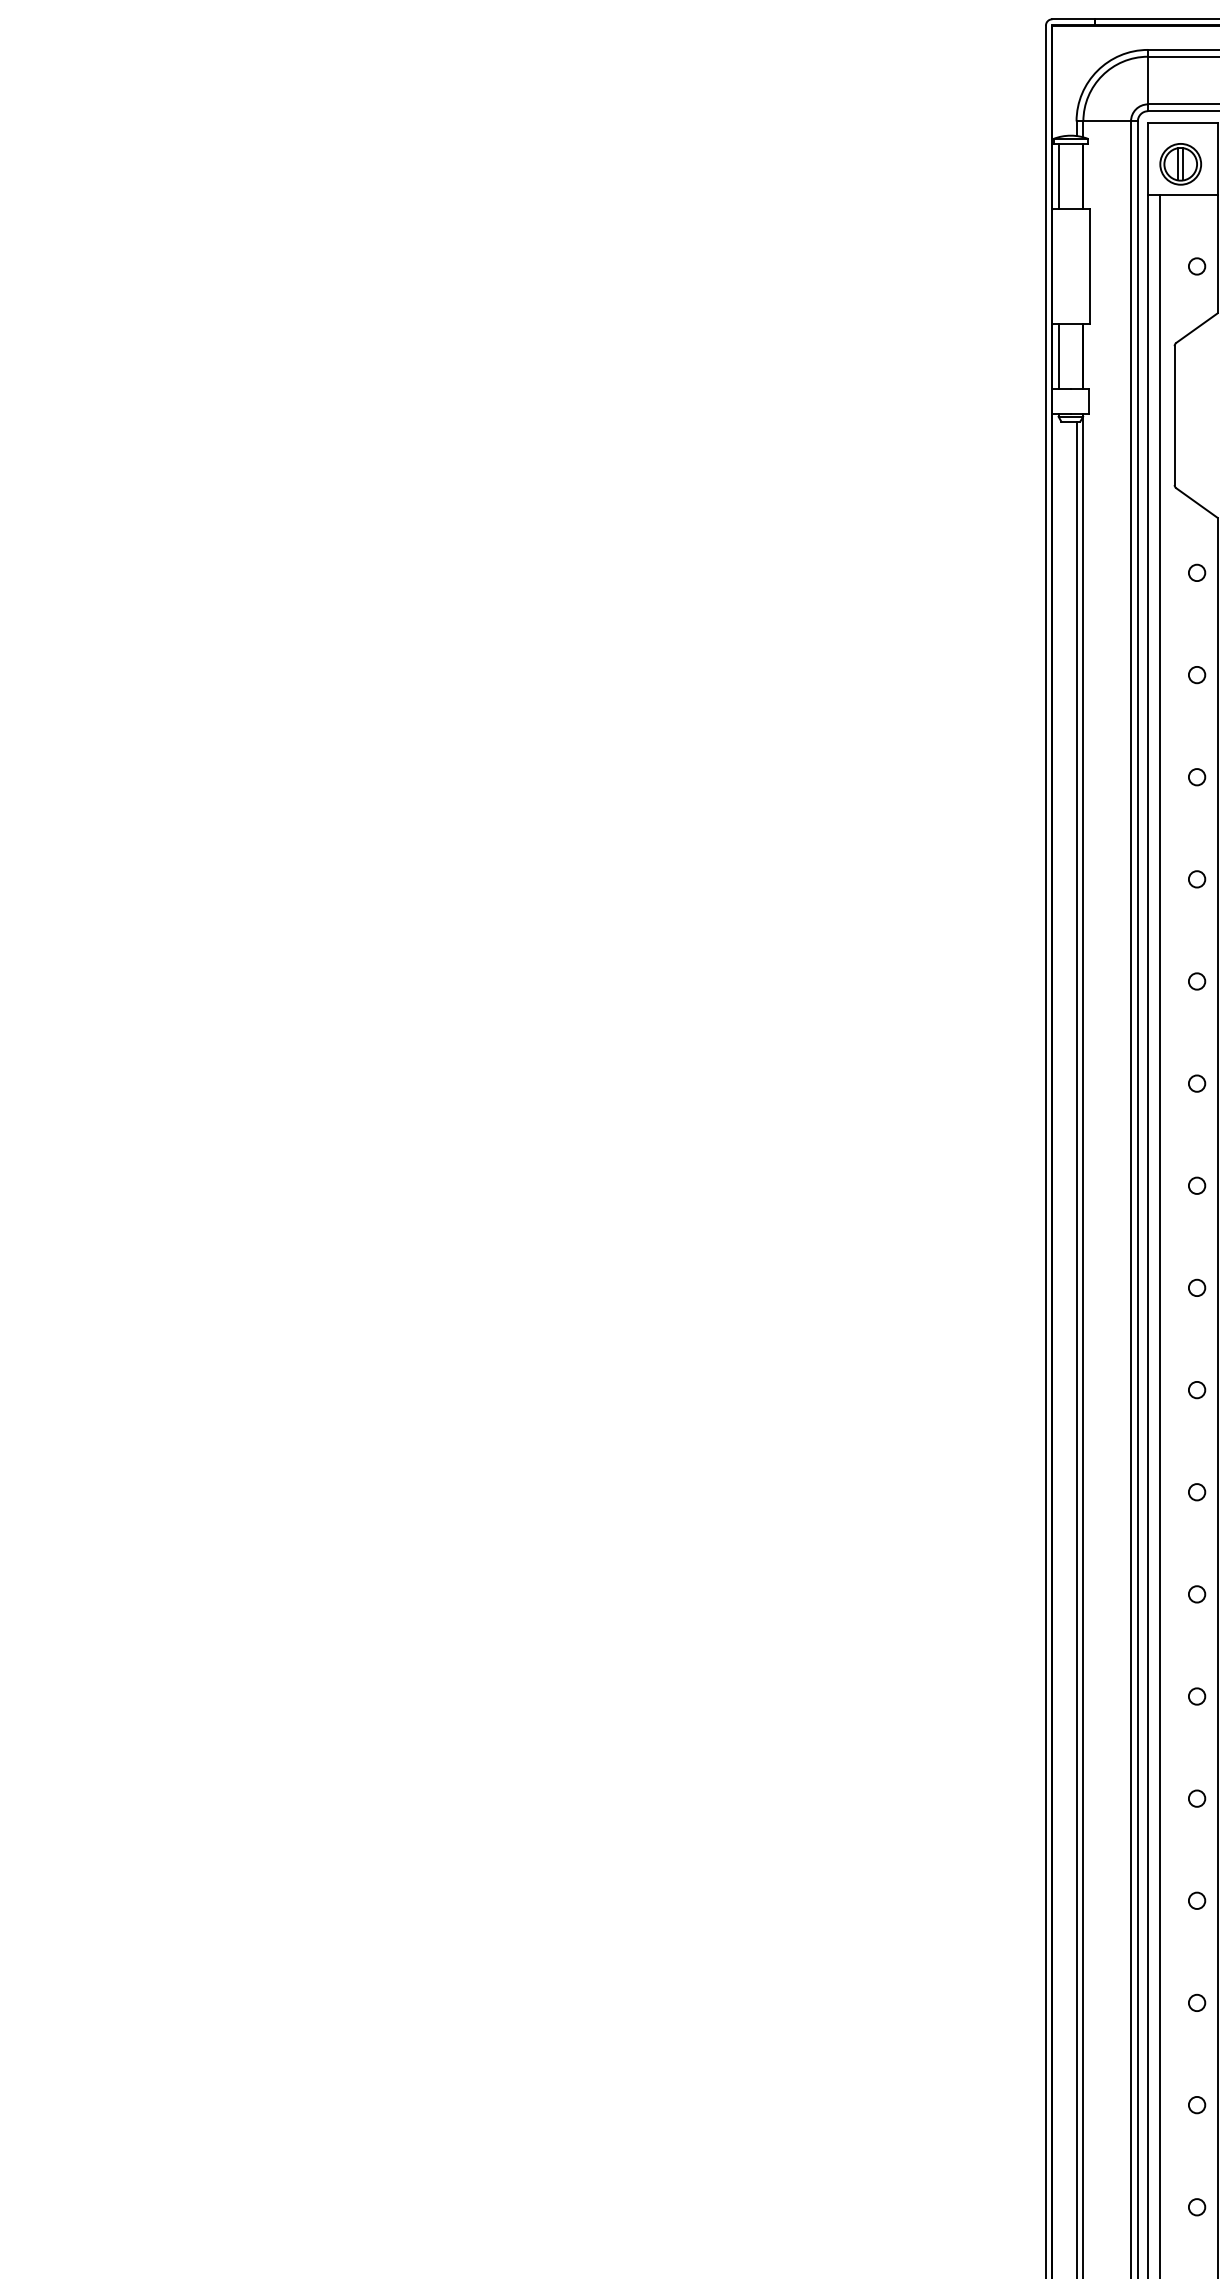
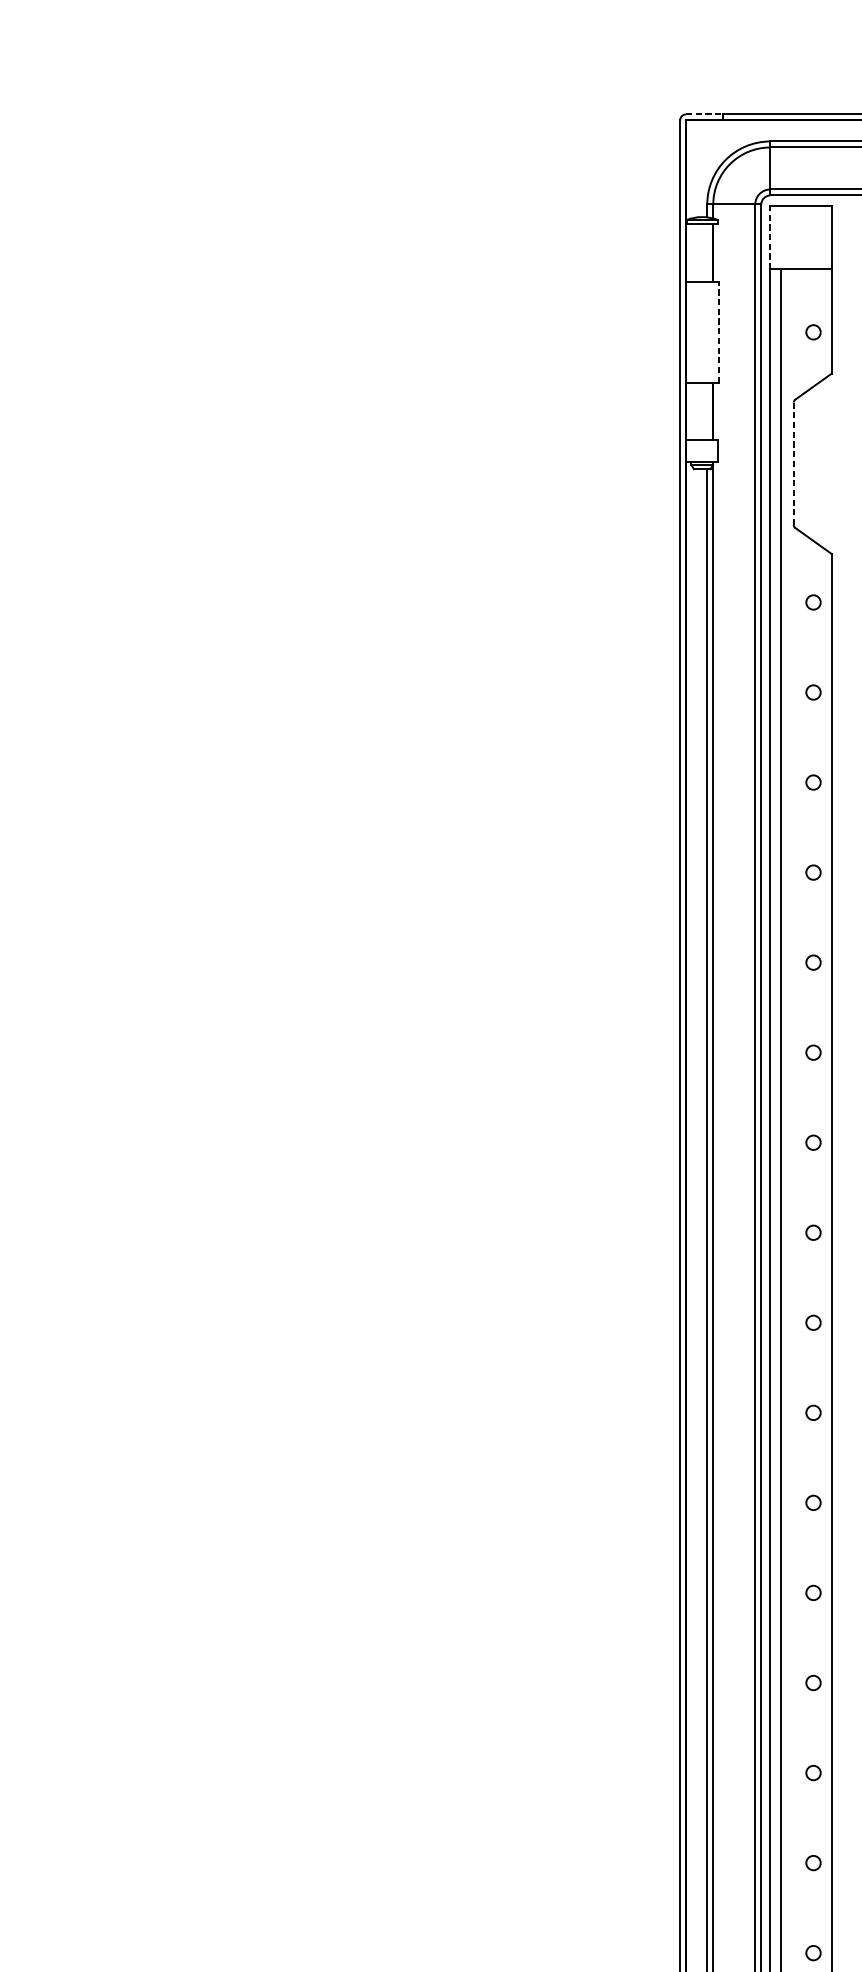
line: (1073, 19) -> (704, 114), solid -> dashed
line: (1148, 159) -> (770, 238), solid -> dashed
part: (1180, 164) -> (798, 242), removed
line: (1058, 176) -> (691, 253), removed
line: (1089, 265) -> (718, 331), solid -> dashed
line: (1058, 356) -> (691, 411), removed
line: (1174, 416) -> (793, 464), solid -> dashed

